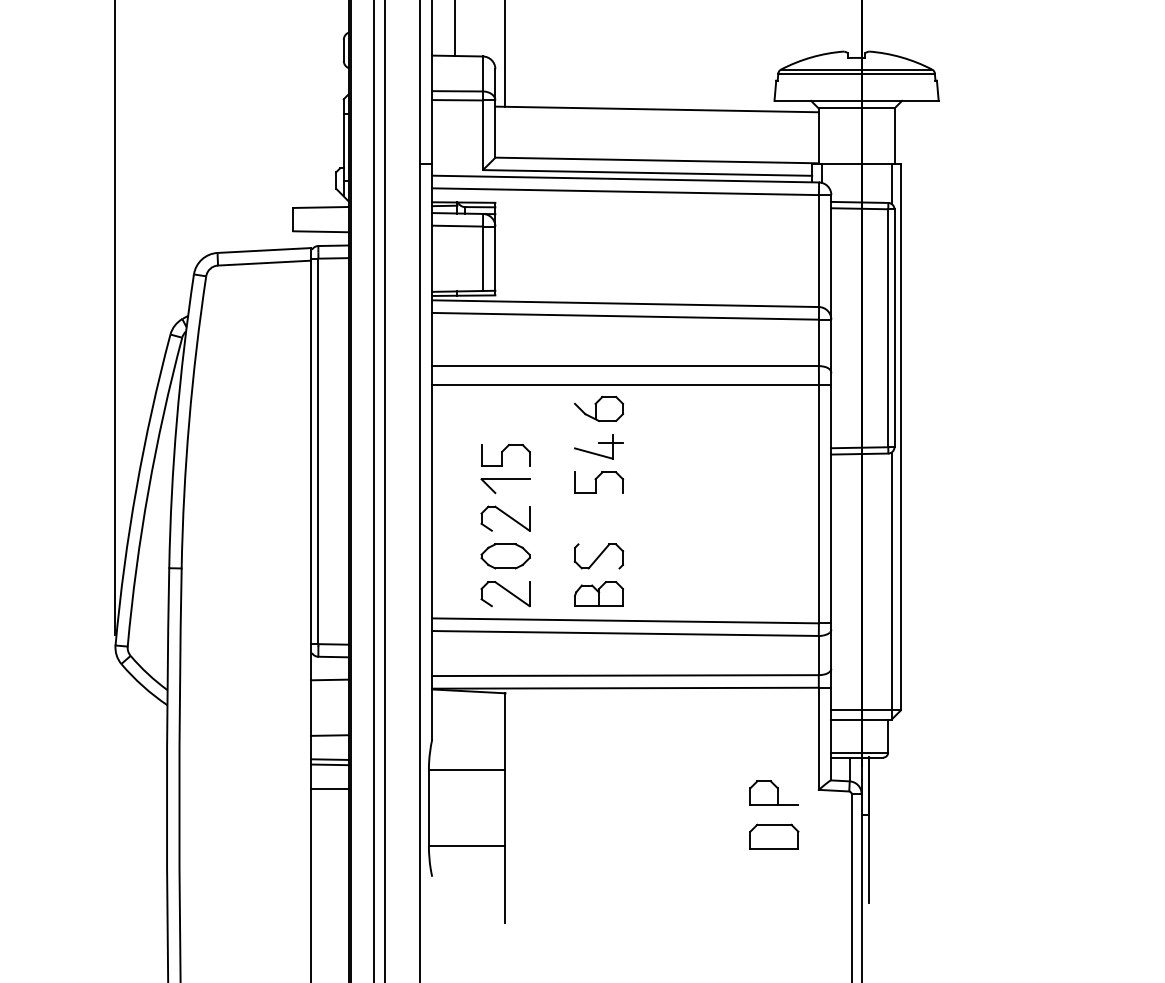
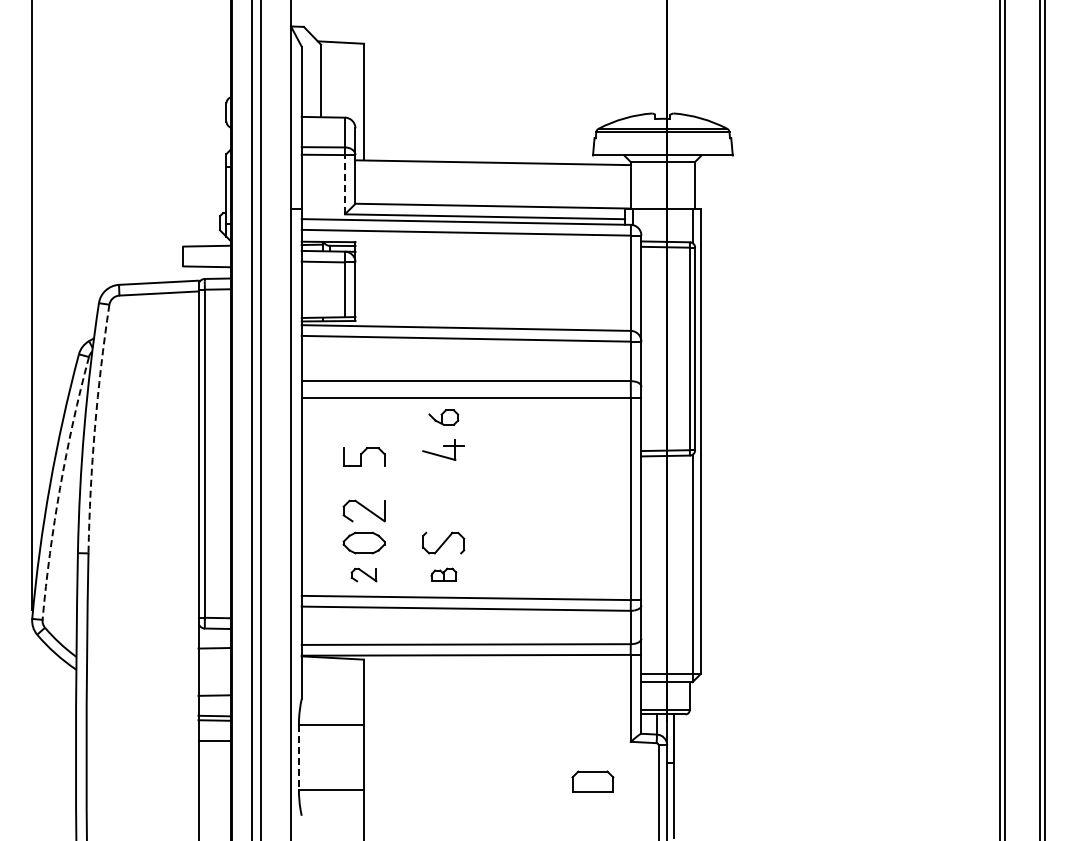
line: (482, 135) -> (344, 184), solid -> dashed
part: (598, 408) -> (443, 417), size x0.7
arc: (188, 421) -> (94, 428), solid -> dashed
part: (598, 481) -> (443, 479), removed
part: (504, 486) -> (363, 483), removed
arc: (148, 491) -> (60, 487), solid -> dashed
part: (504, 593) -> (363, 574), size x0.6
part: (598, 593) -> (443, 574), size x0.6
part: (773, 793) -> (592, 744), removed
line: (428, 808) -> (298, 757), solid -> dashed

